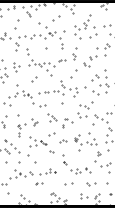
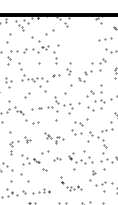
part: (85, 26) -> (80, 40), removed
part: (60, 120) -> (54, 137), size x0.7
part: (76, 164) -> (70, 183), size x0.7

